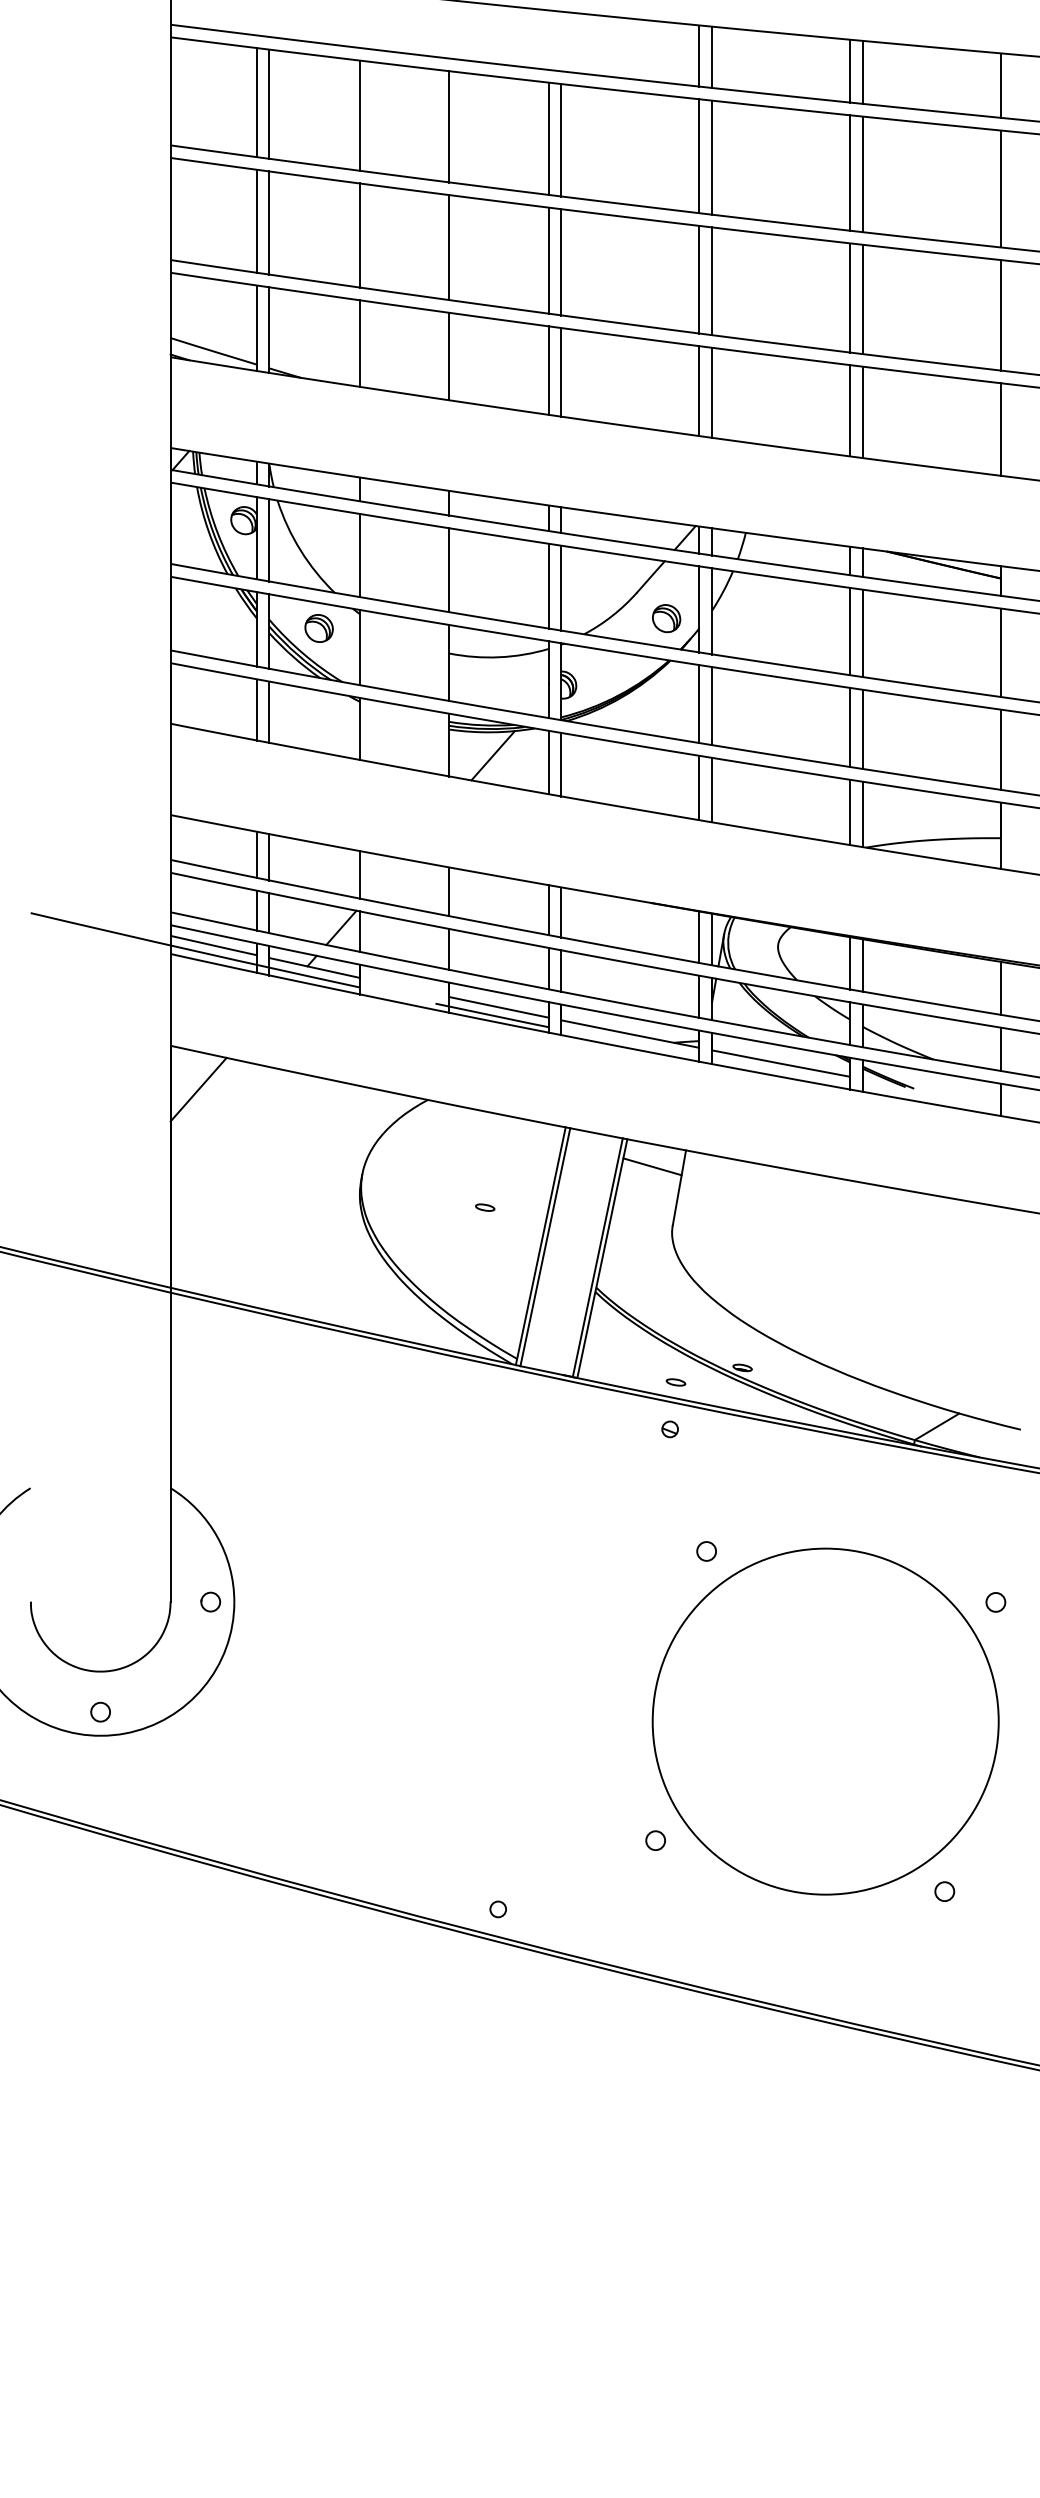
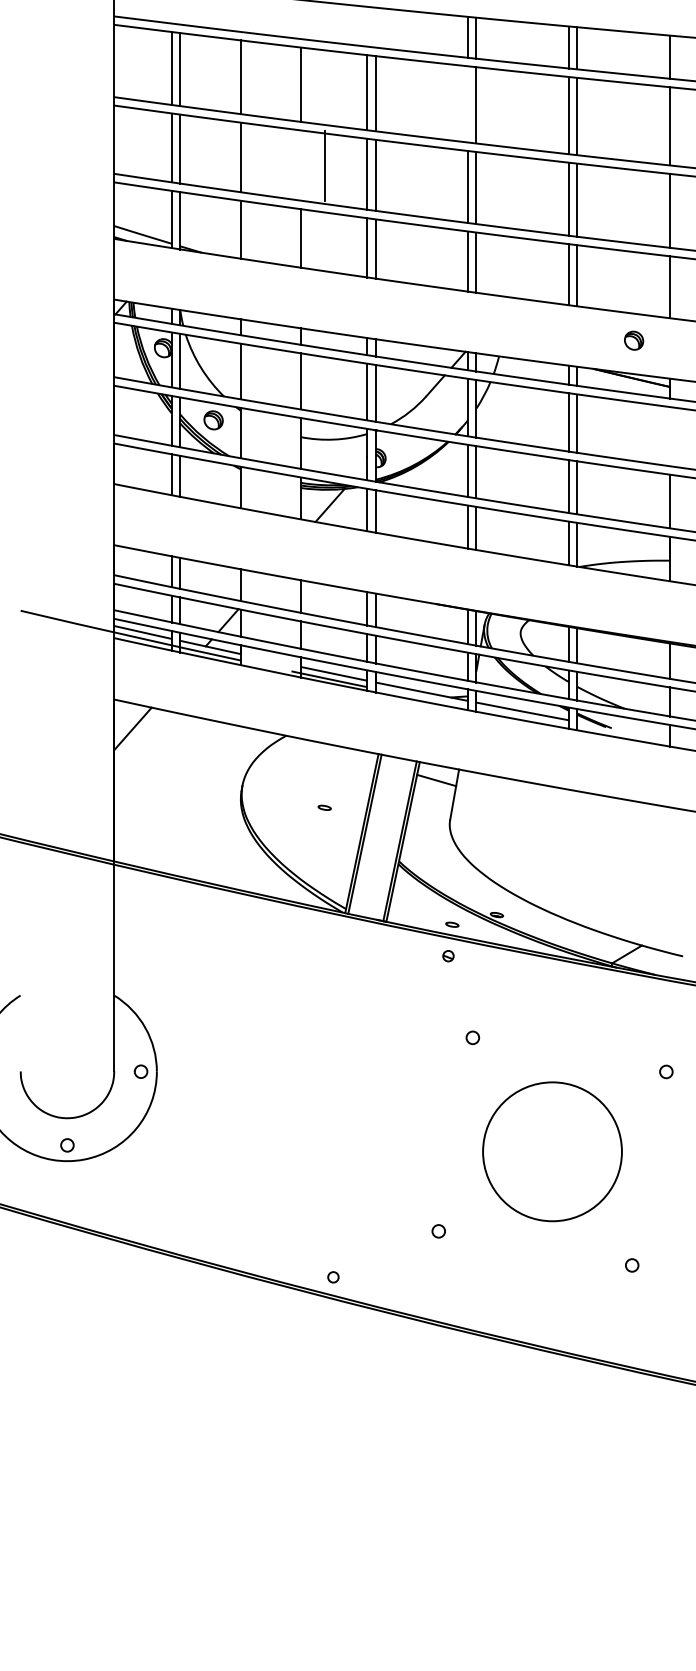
line: (700, 156) -> (468, 104), removed
line: (449, 247) -> (324, 165), moved
part: (667, 618) -> (634, 340), moved
line: (1000, 652) -> (669, 436), removed
circle: (825, 1721) -> (552, 1151), size x0.6

